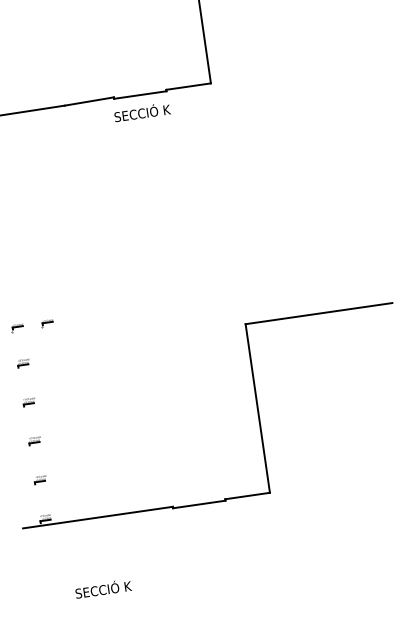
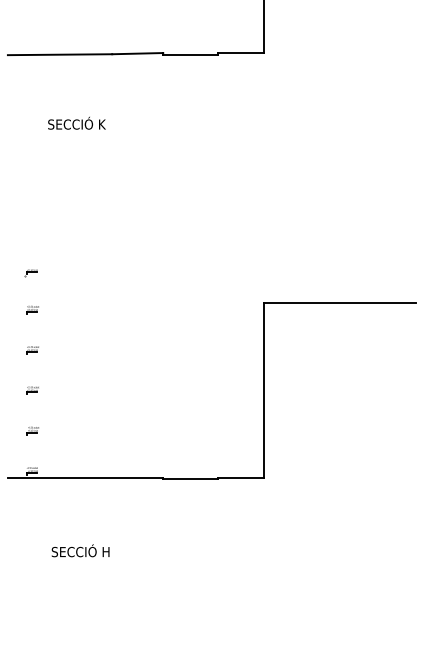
text: (141, 111) -> (76, 122), moved
part: (46, 324) -> (61, 273), removed
text: (128, 585) -> (106, 551), SECCIÓ K -> SECCIÓ H

